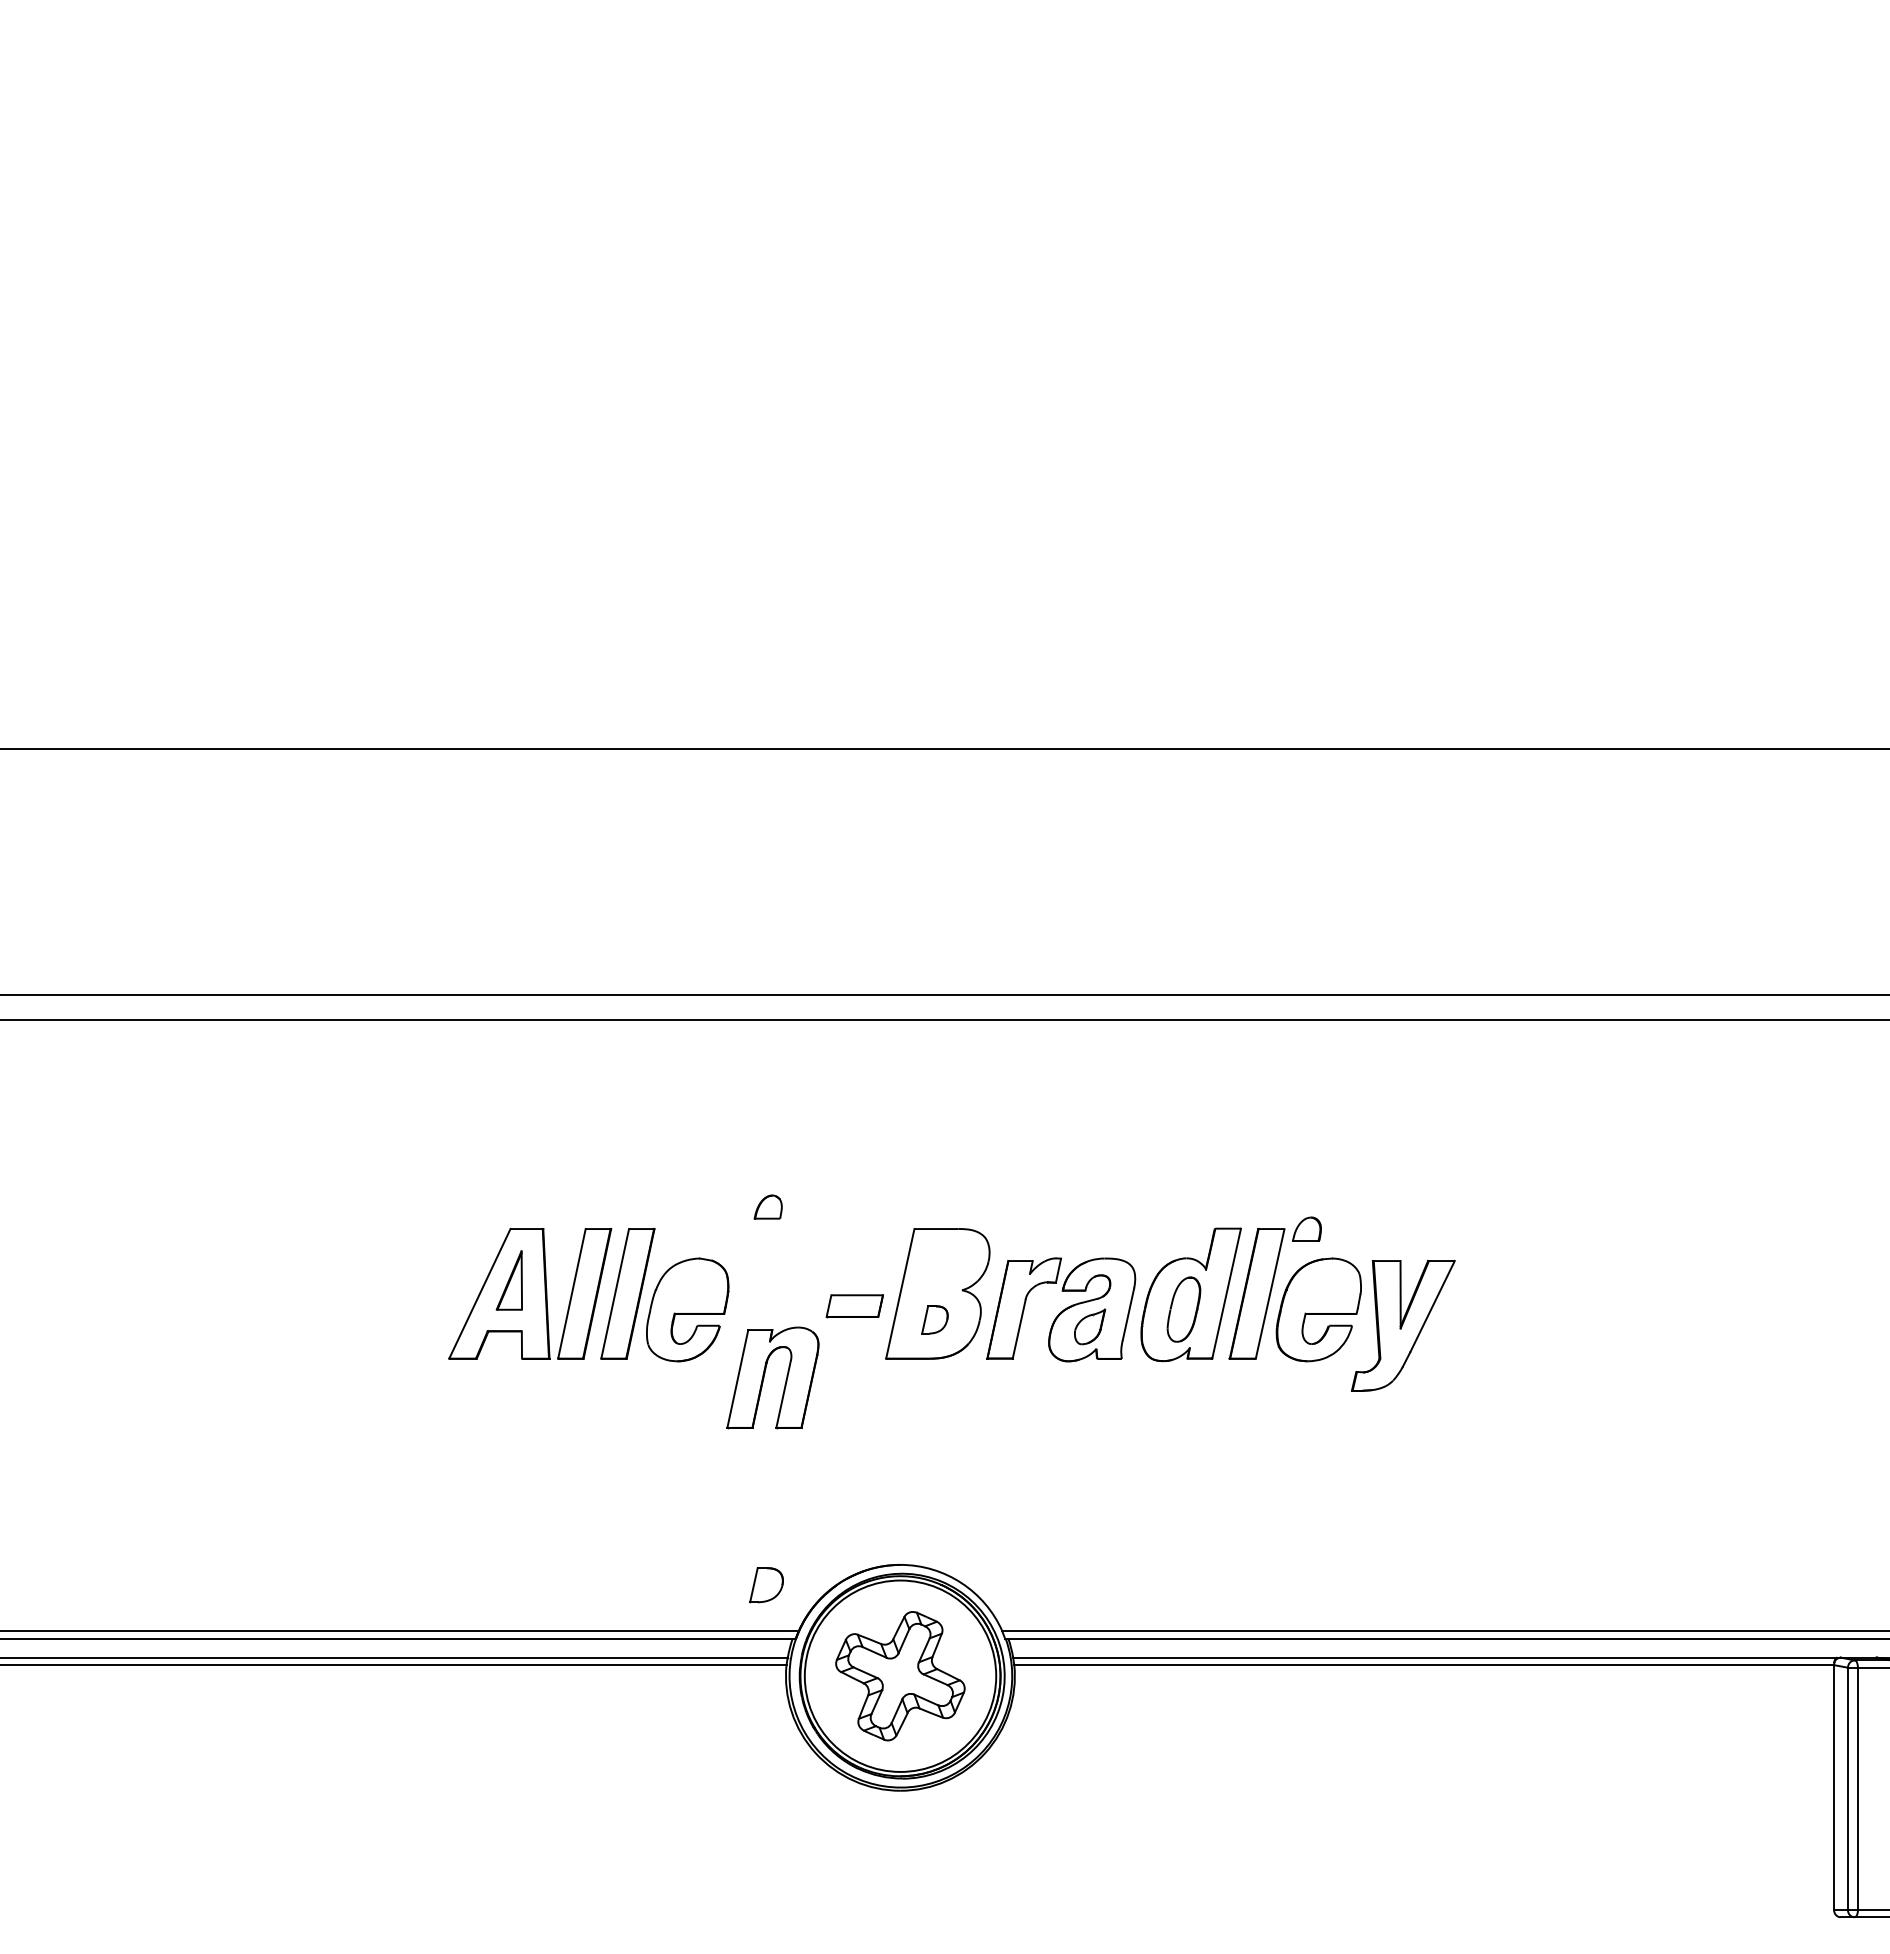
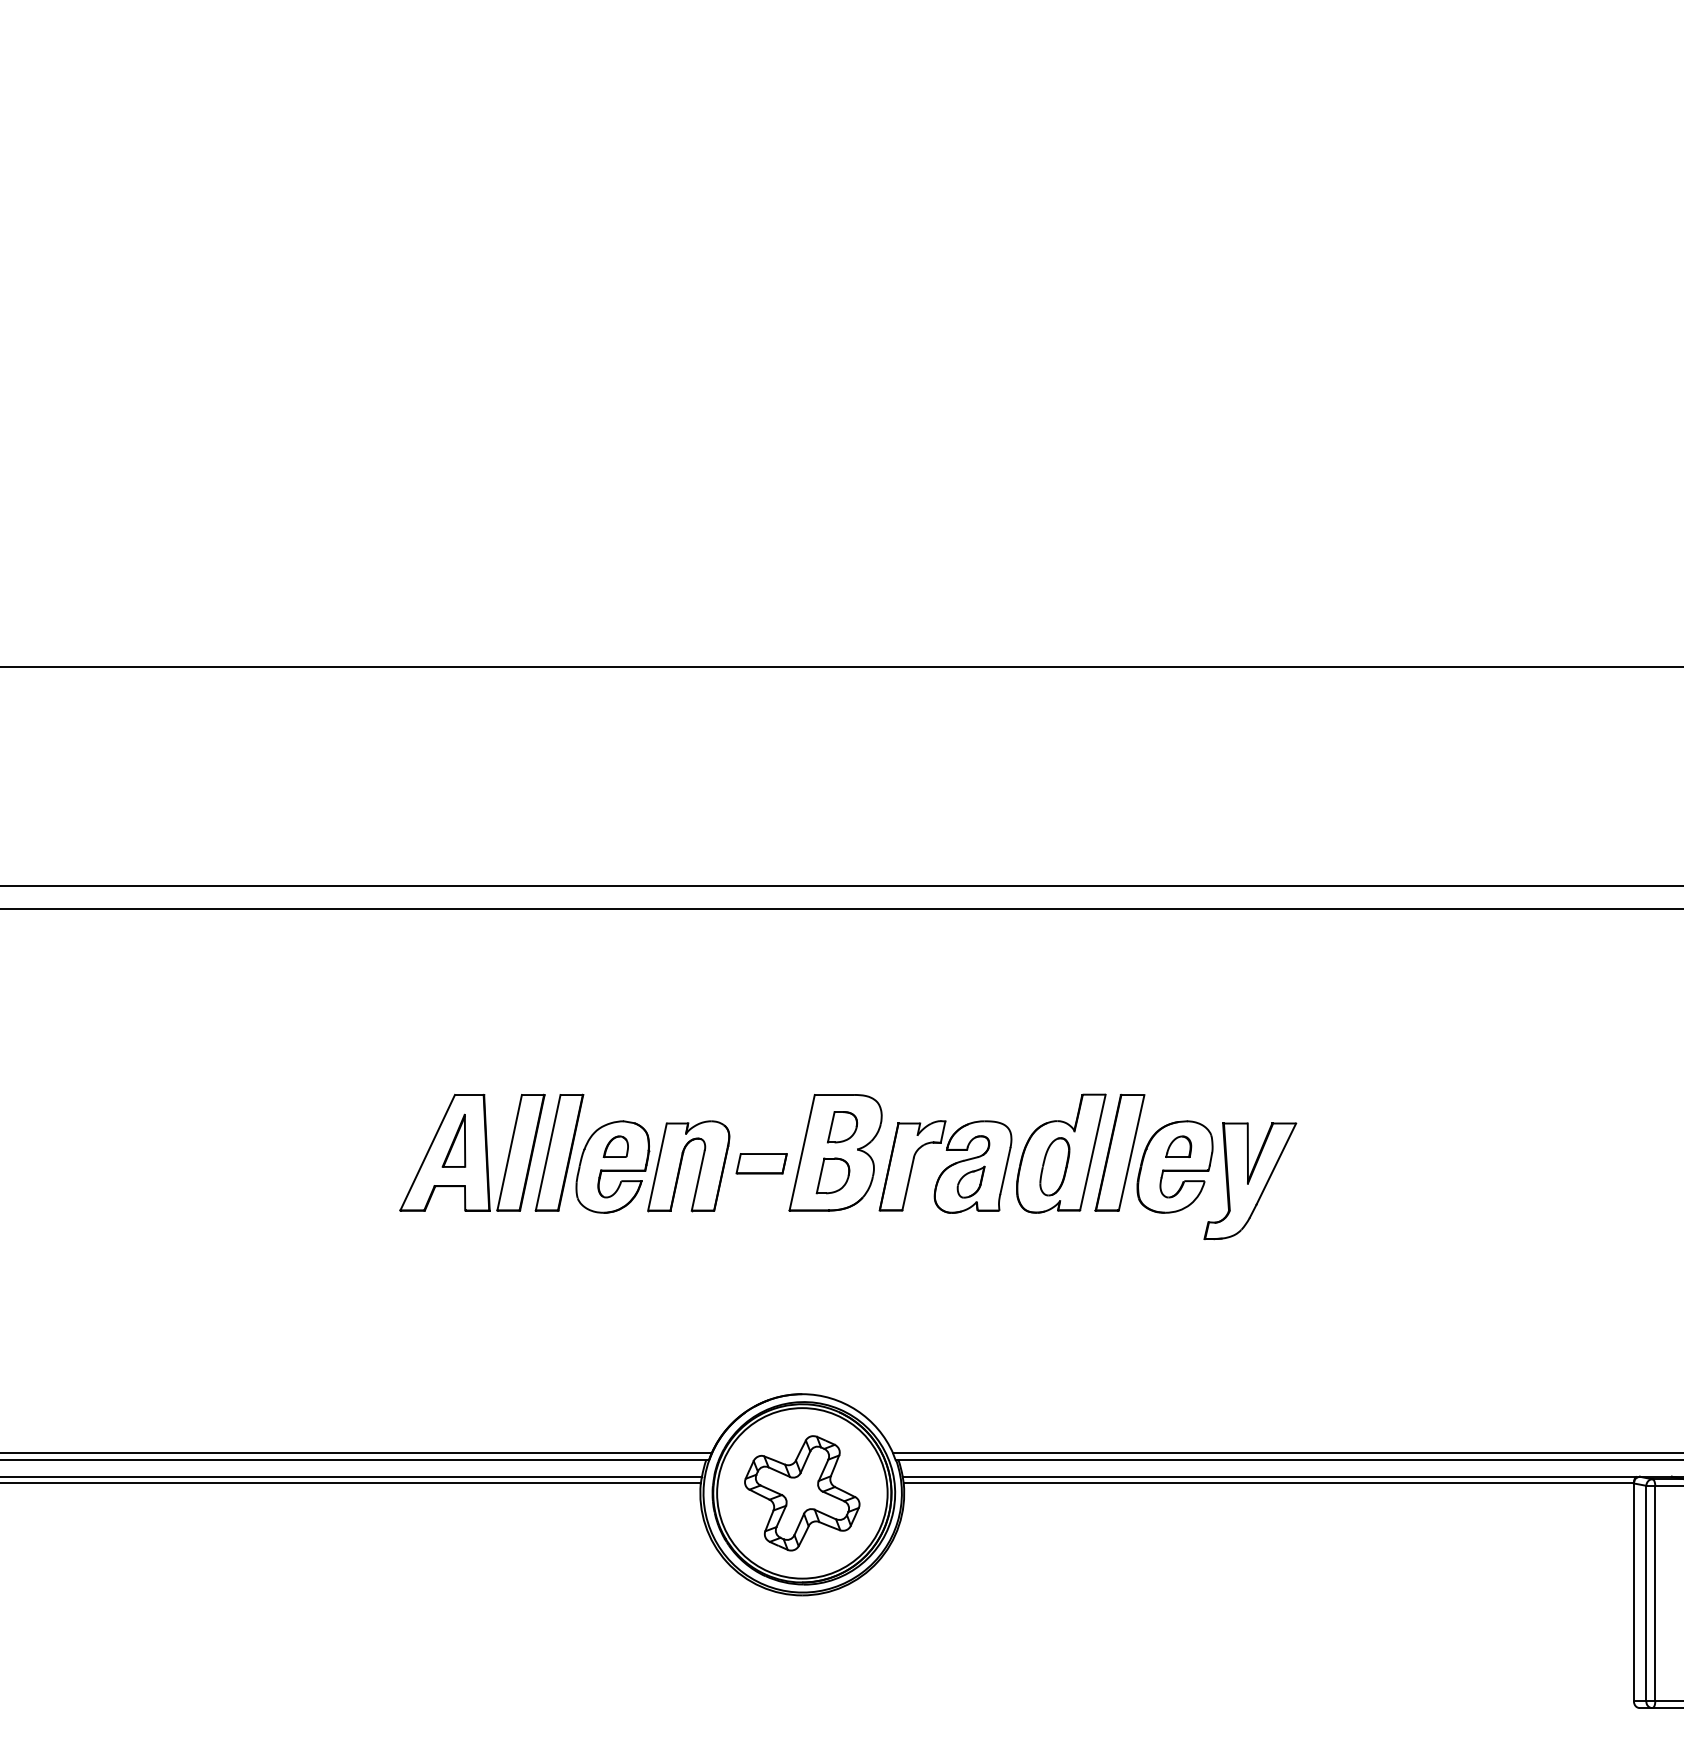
part: (767, 1206) -> (615, 1146), moved
part: (1306, 1228) -> (1178, 1146), moved
part: (934, 1319) -> (832, 1175), size x1.43
part: (764, 1377) -> (681, 1165), moved
part: (766, 1585) -> (842, 1127), moved

